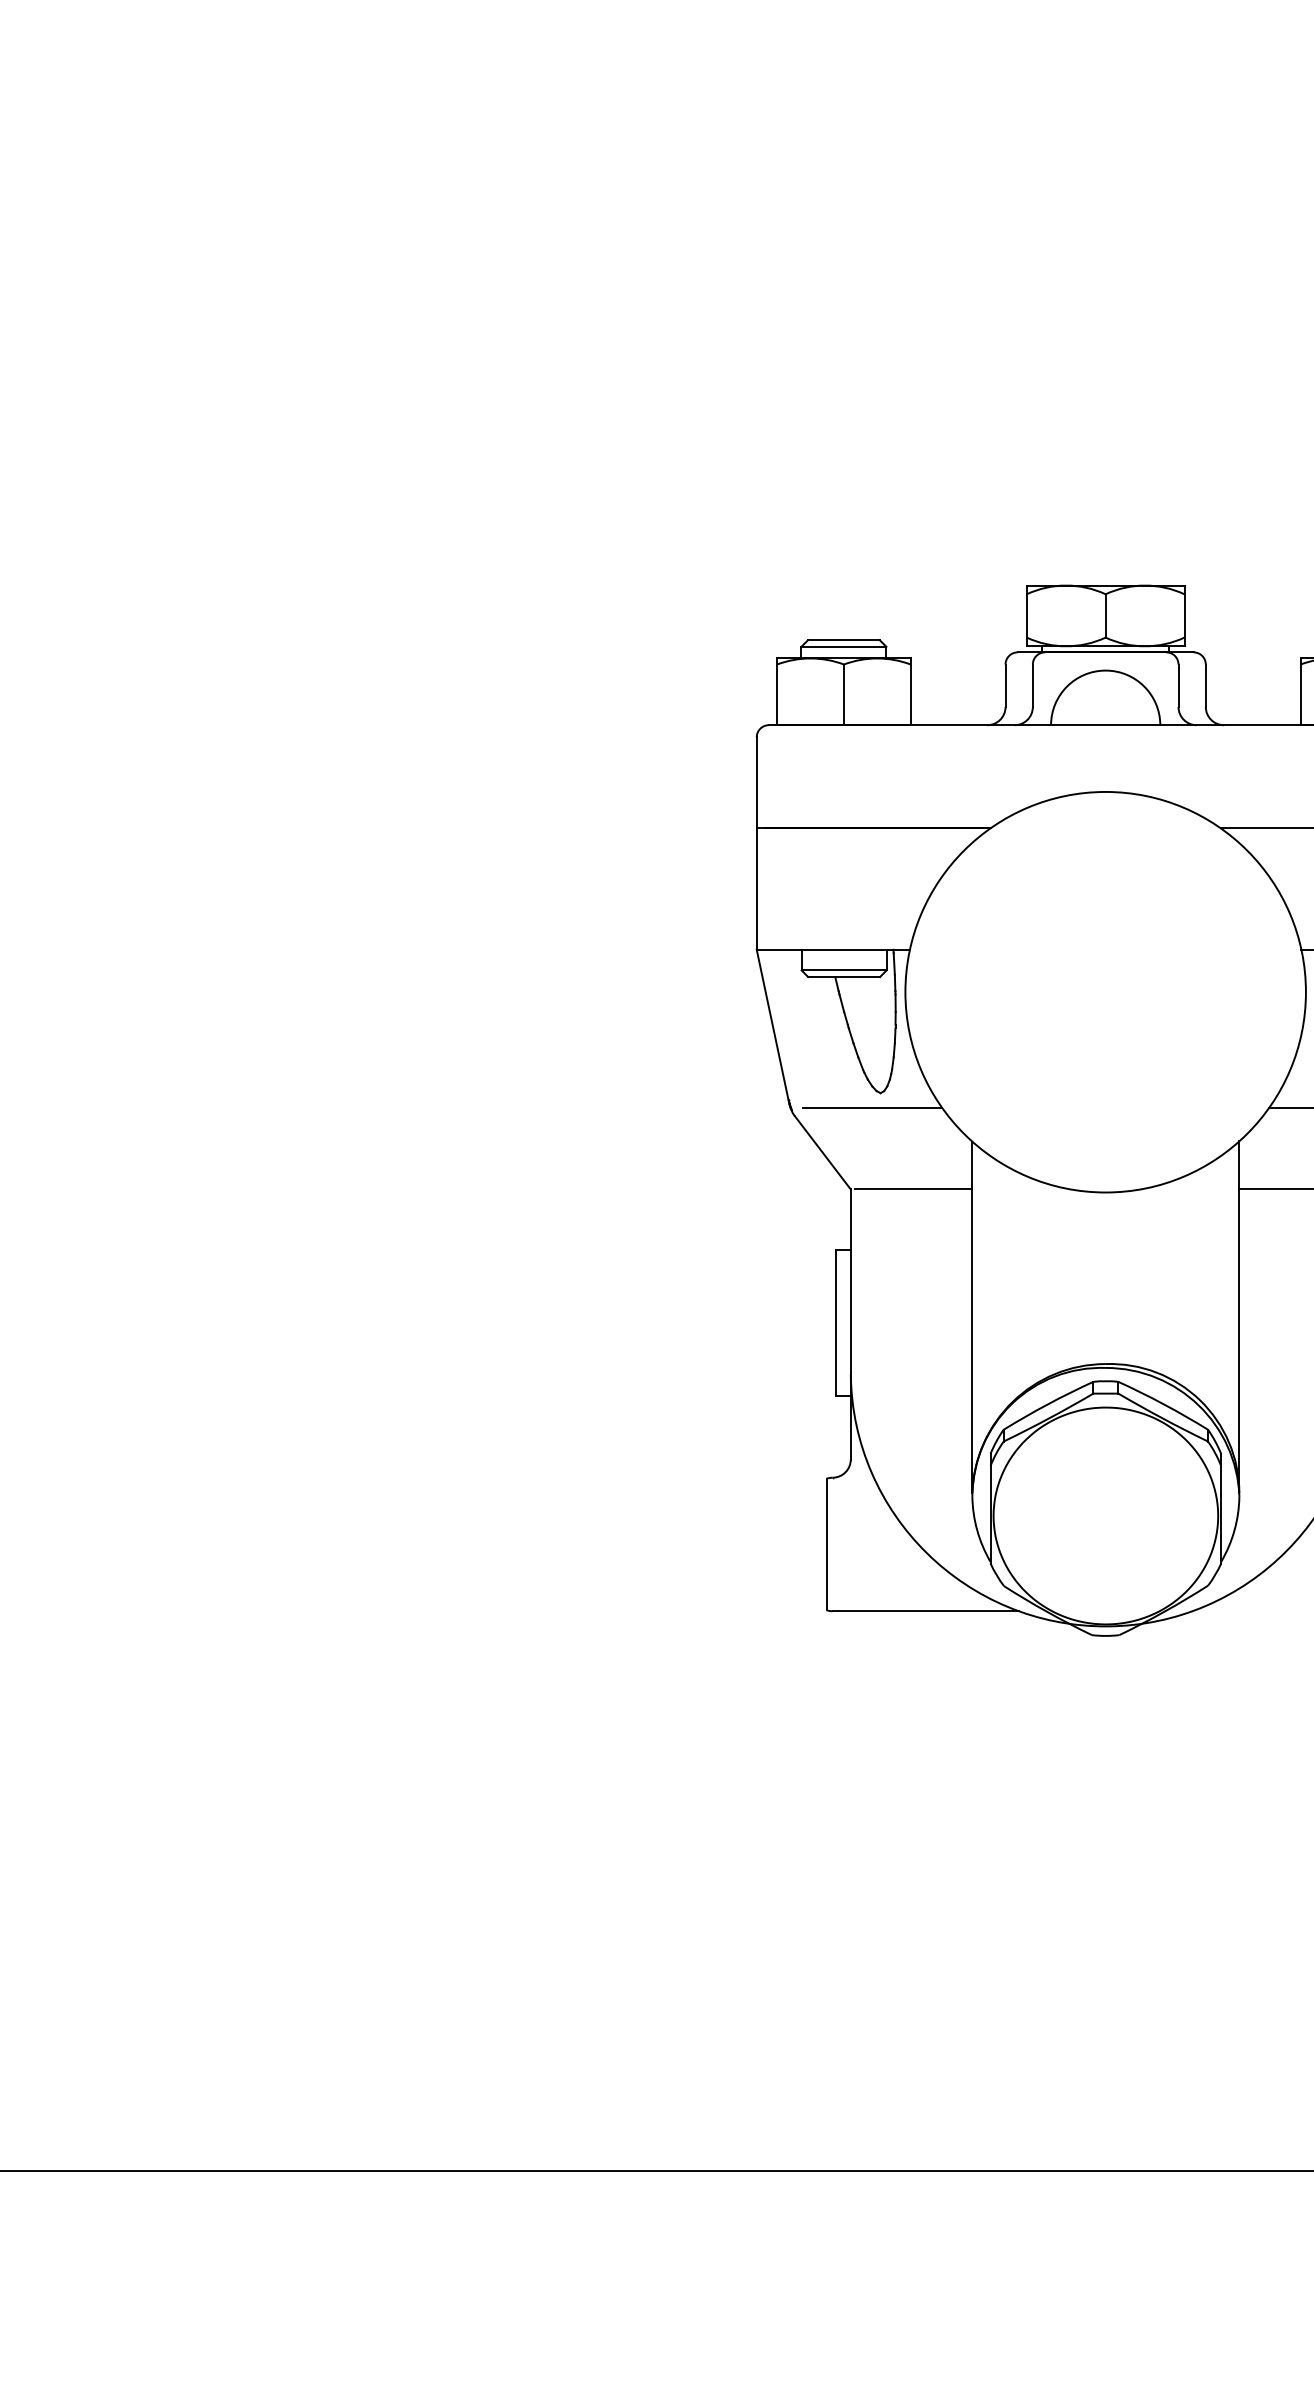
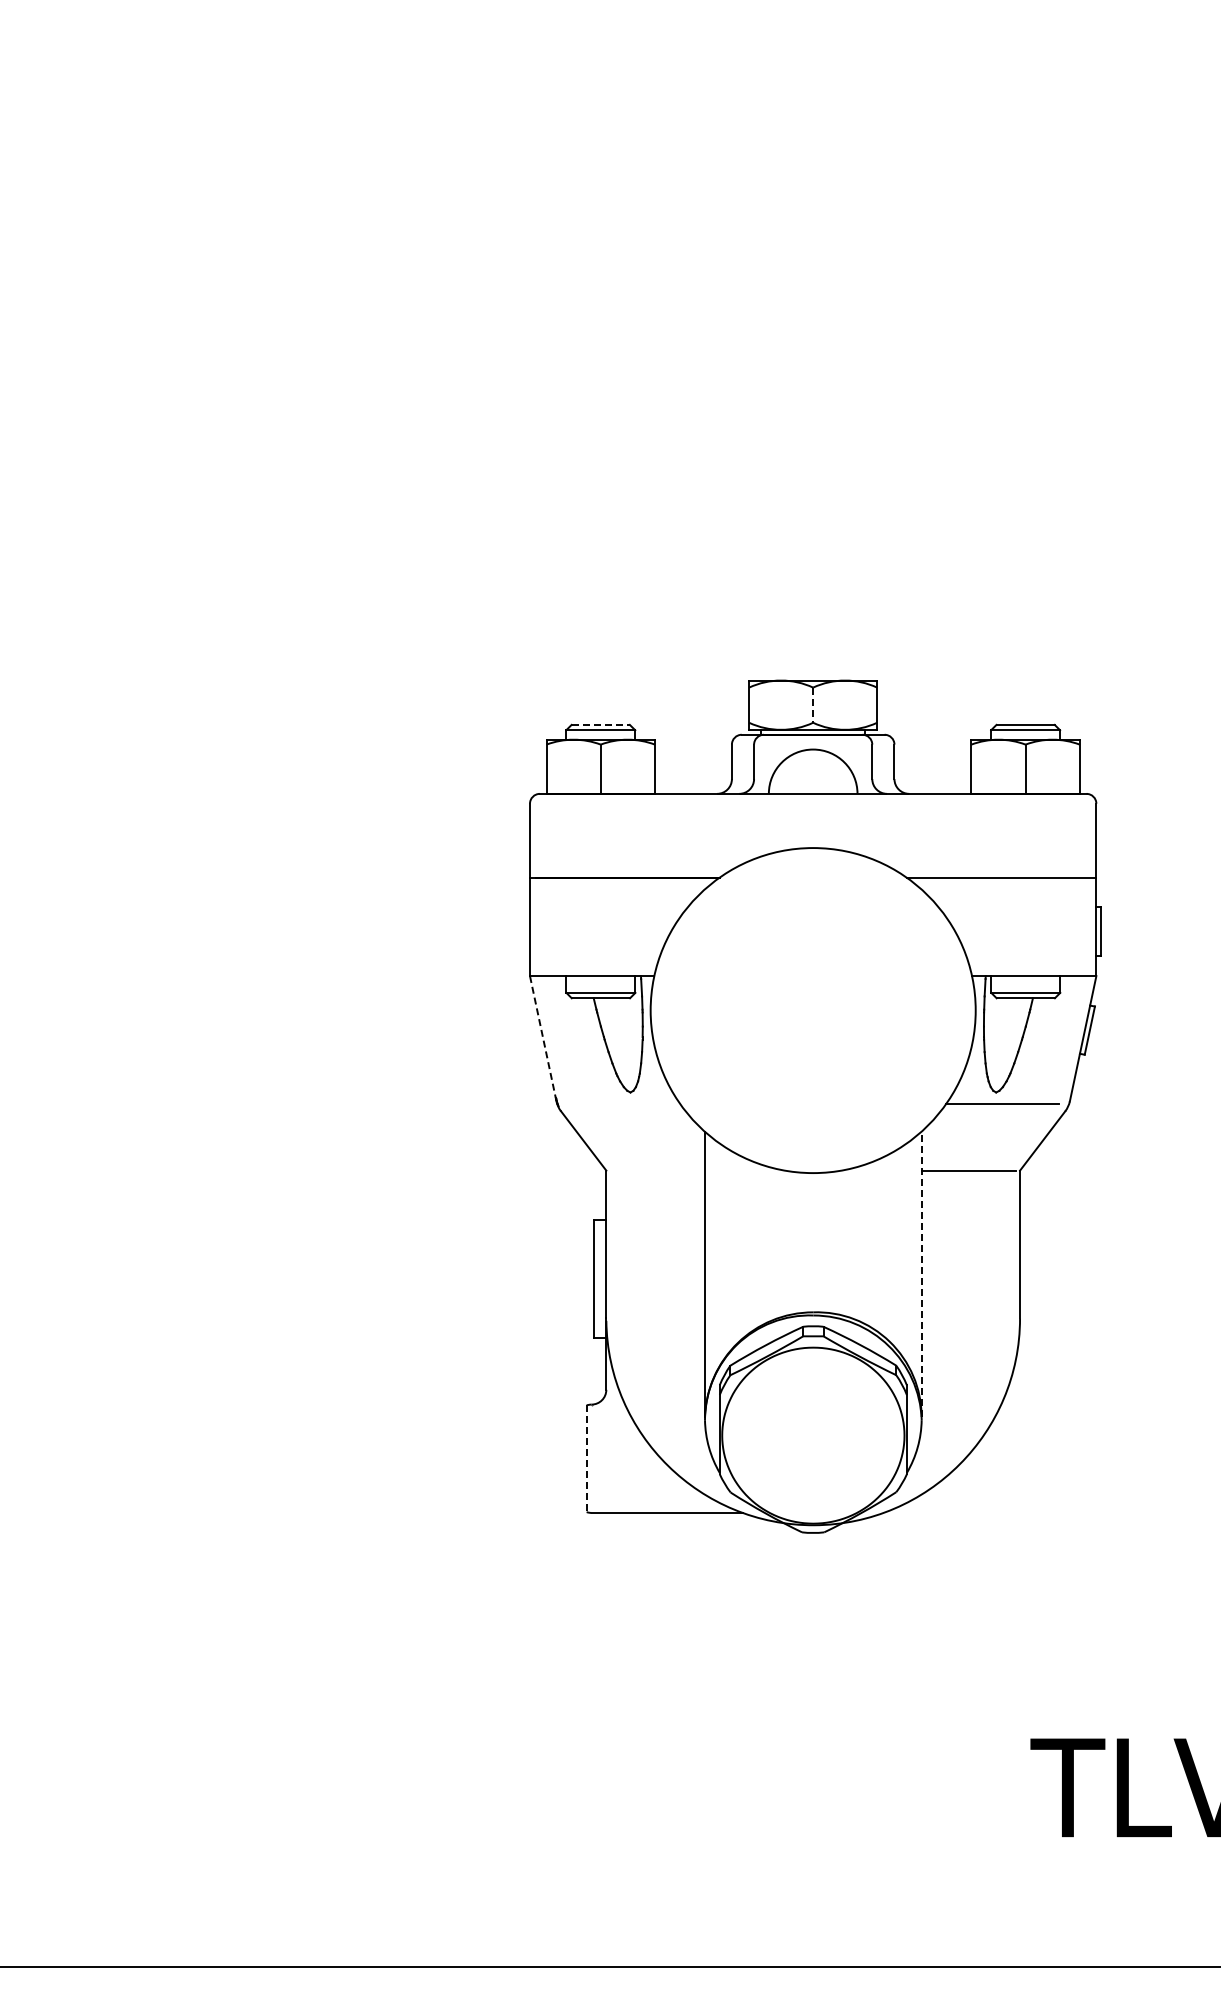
line: (1106, 616) -> (813, 705), solid -> dashed
line: (844, 639) -> (601, 724), solid -> dashed
line: (773, 1027) -> (543, 1039), solid -> dashed
line: (871, 1107) -> (623, 1104), removed
line: (913, 1189) -> (657, 1170), removed
line: (1239, 1317) -> (921, 1274), solid -> dashed
line: (826, 1545) -> (586, 1459), solid -> dashed

